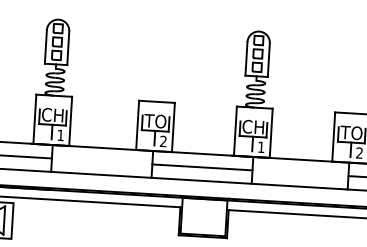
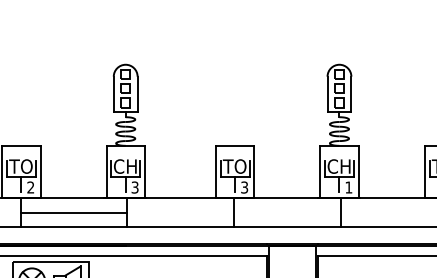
text: (60, 135) -> (134, 187), 1 -> 3
text: (163, 141) -> (244, 187), 2 -> 3
line: (202, 167) -> (287, 212), removed

